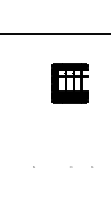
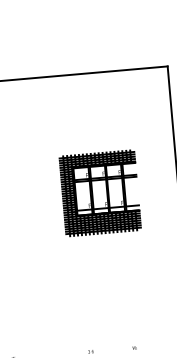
part: (69, 83) -> (98, 193), moved

